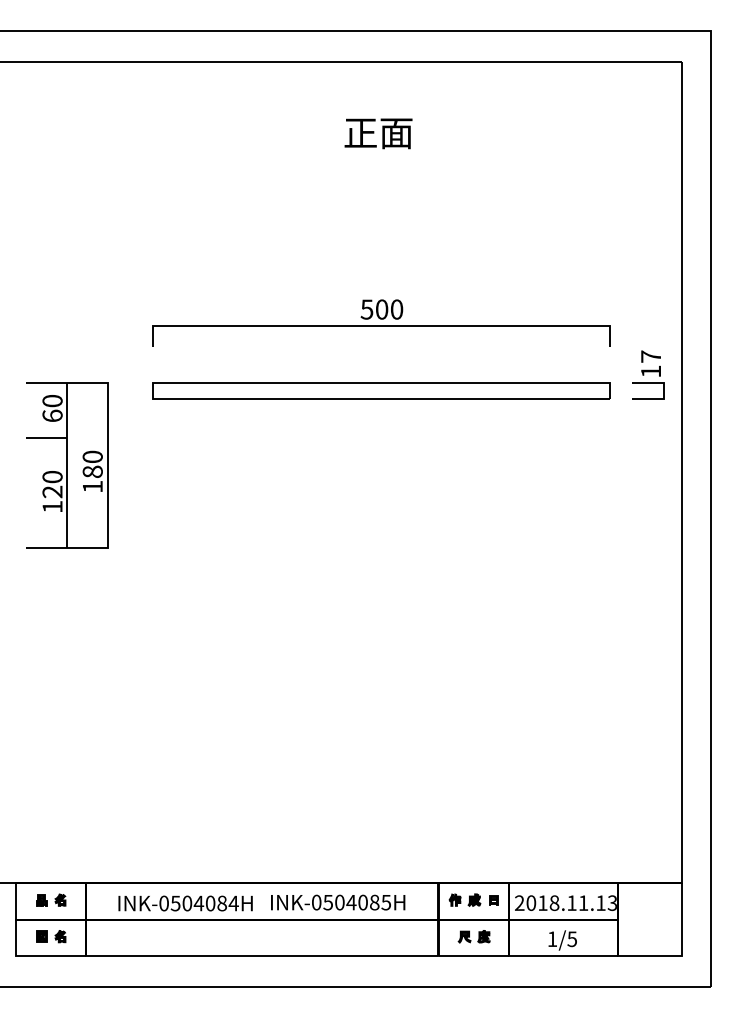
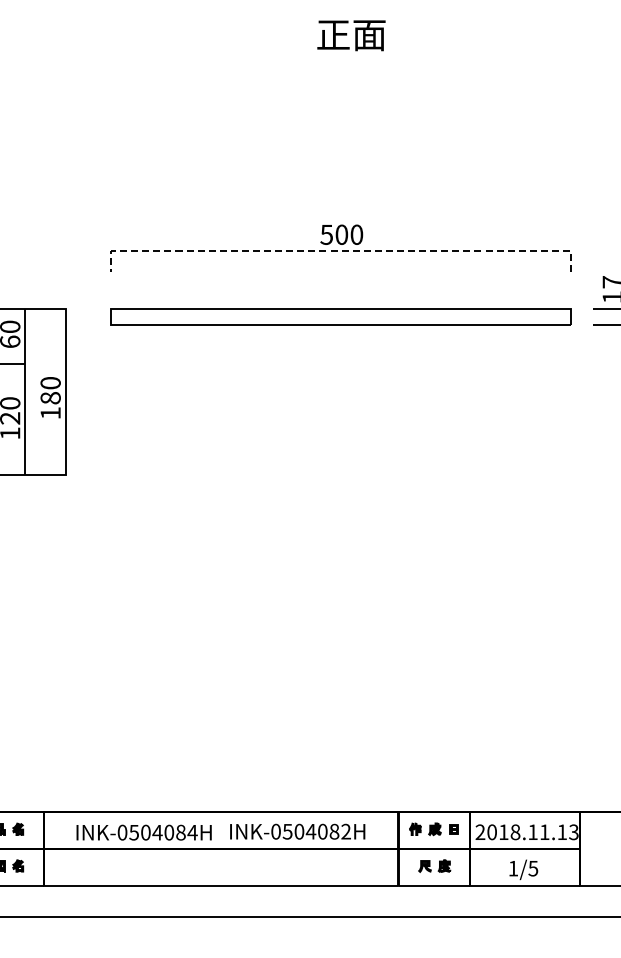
text: (378, 133) -> (351, 35), moved
line: (380, 325) -> (340, 250), solid -> dashed
text: (386, 902) -> (346, 831), INK-0504085H -> INK-0504082H

